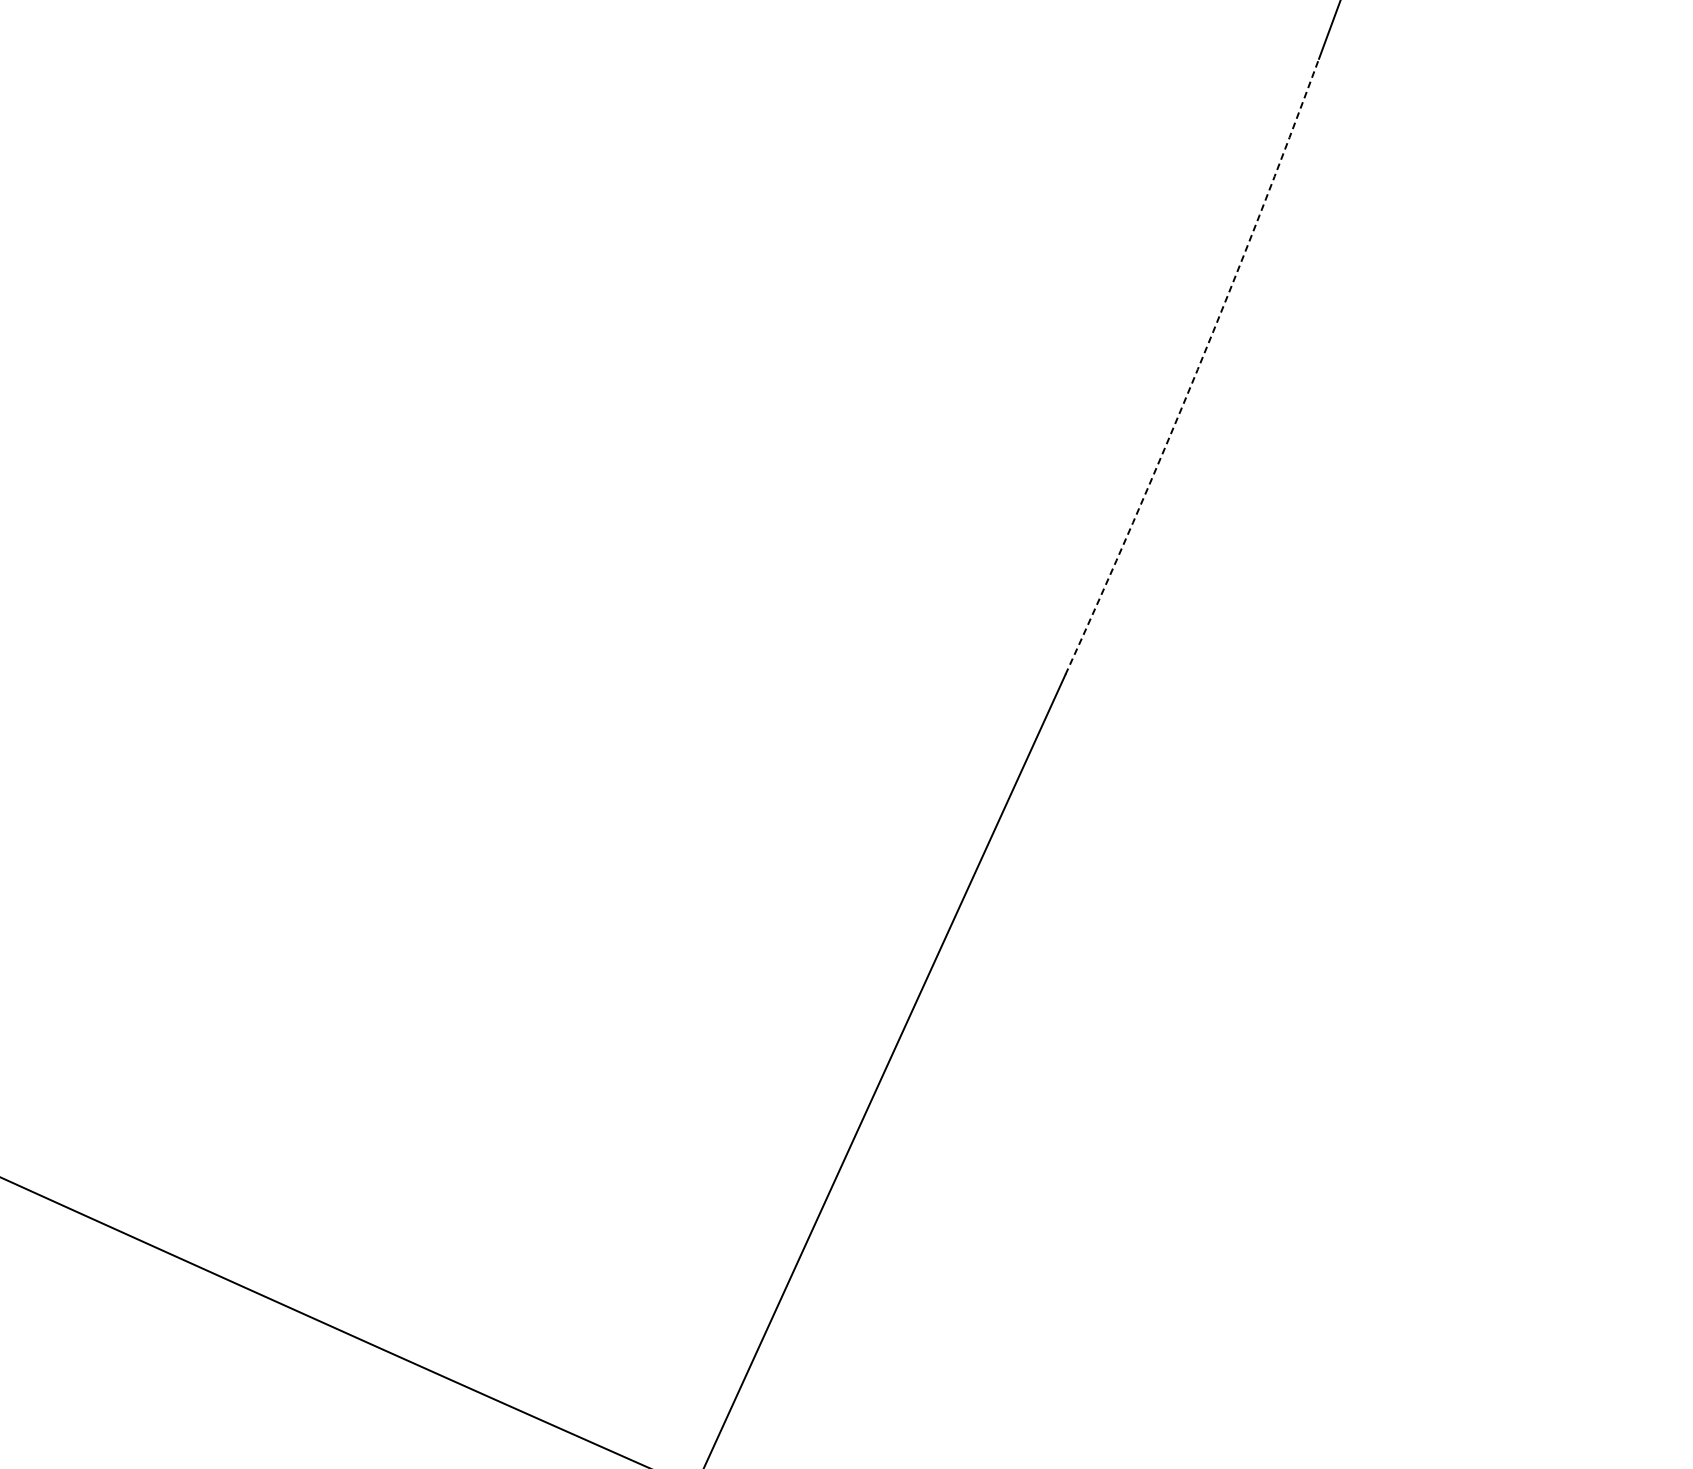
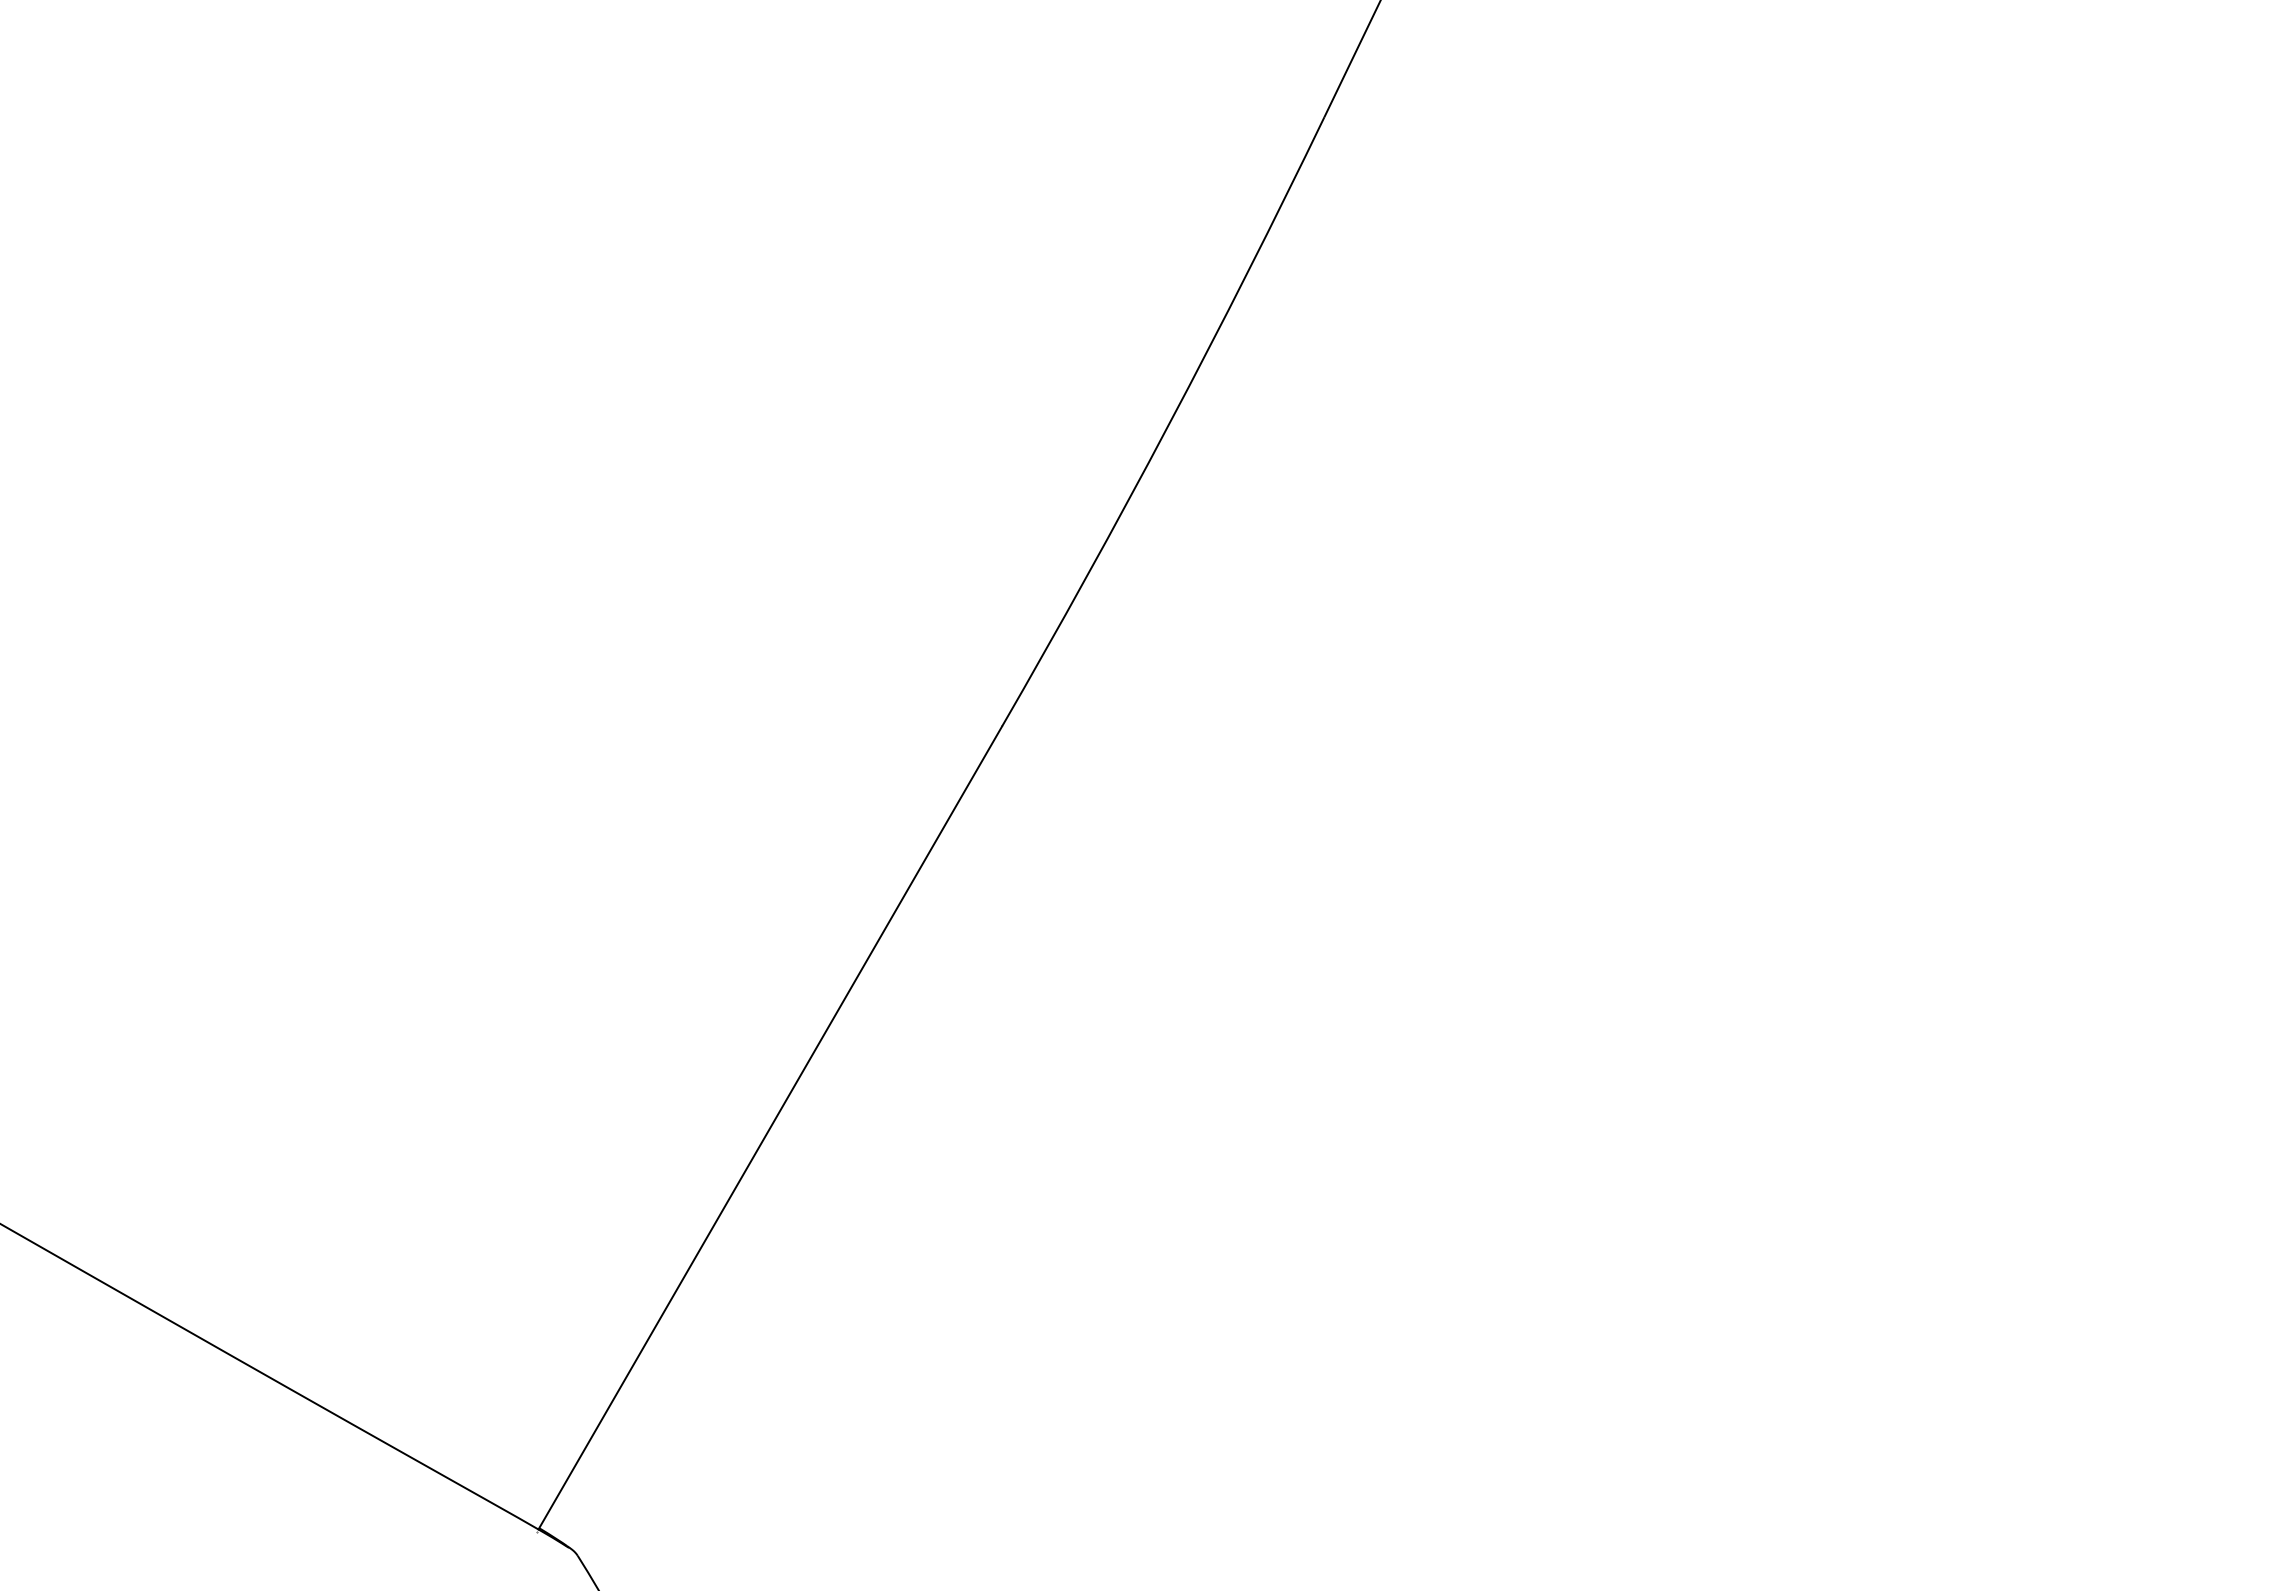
arc: (1197, 369) -> (1168, 424), dashed -> solid

